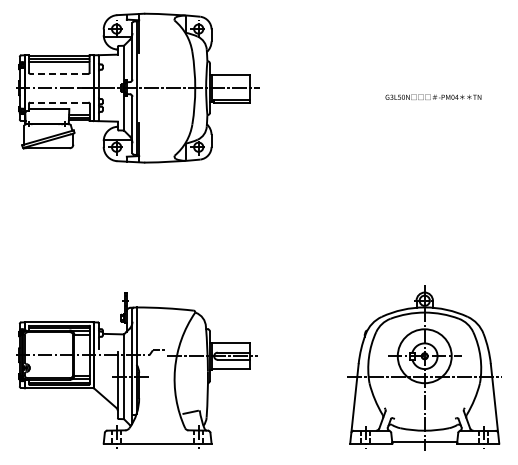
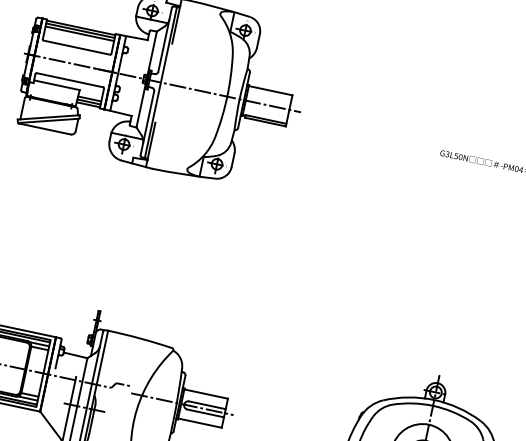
line: (58, 73) -> (76, 47), dashed -> solid
line: (58, 102) -> (69, 79), dashed -> solid

